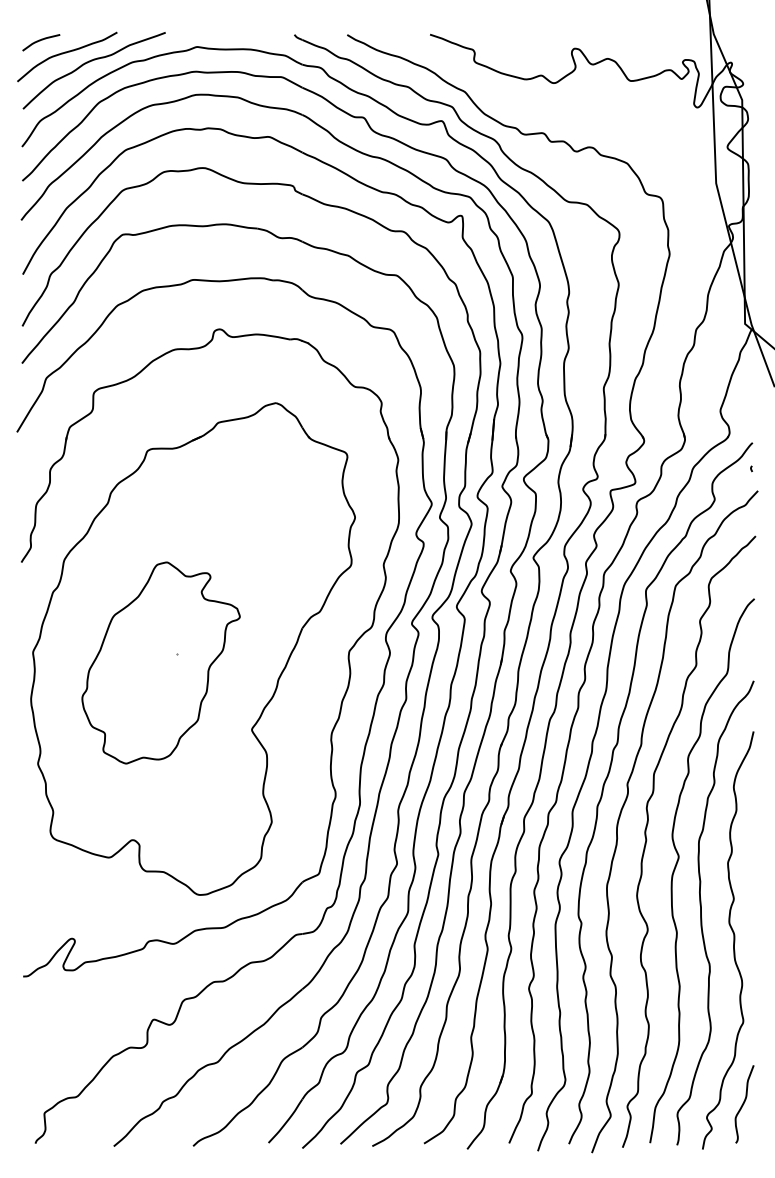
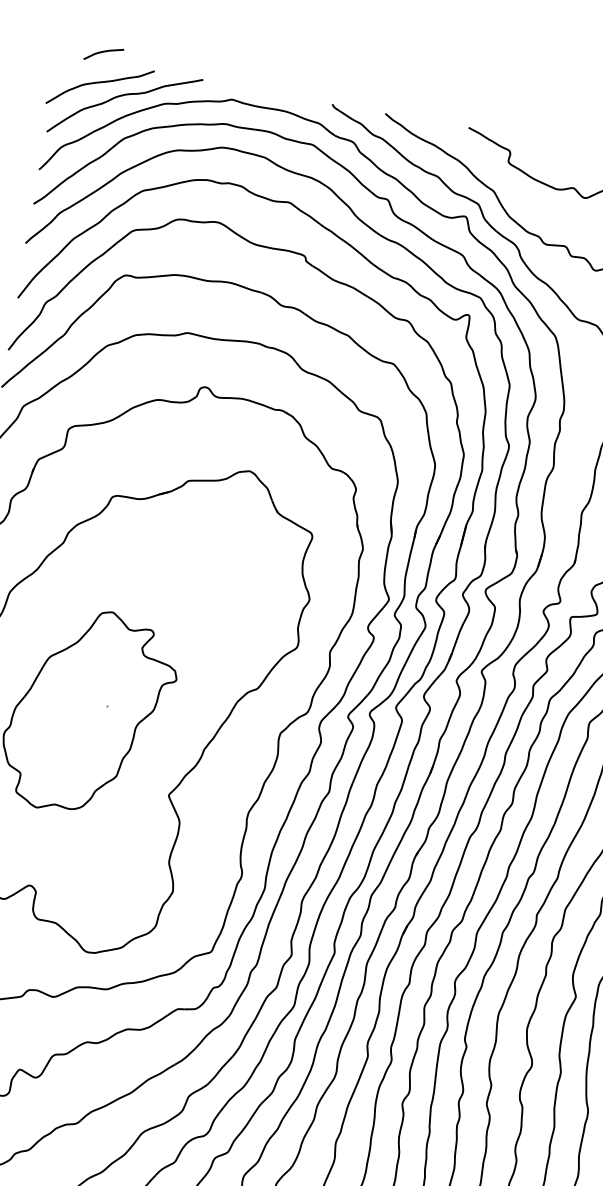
curve: (40, 41) -> (103, 53), moved

